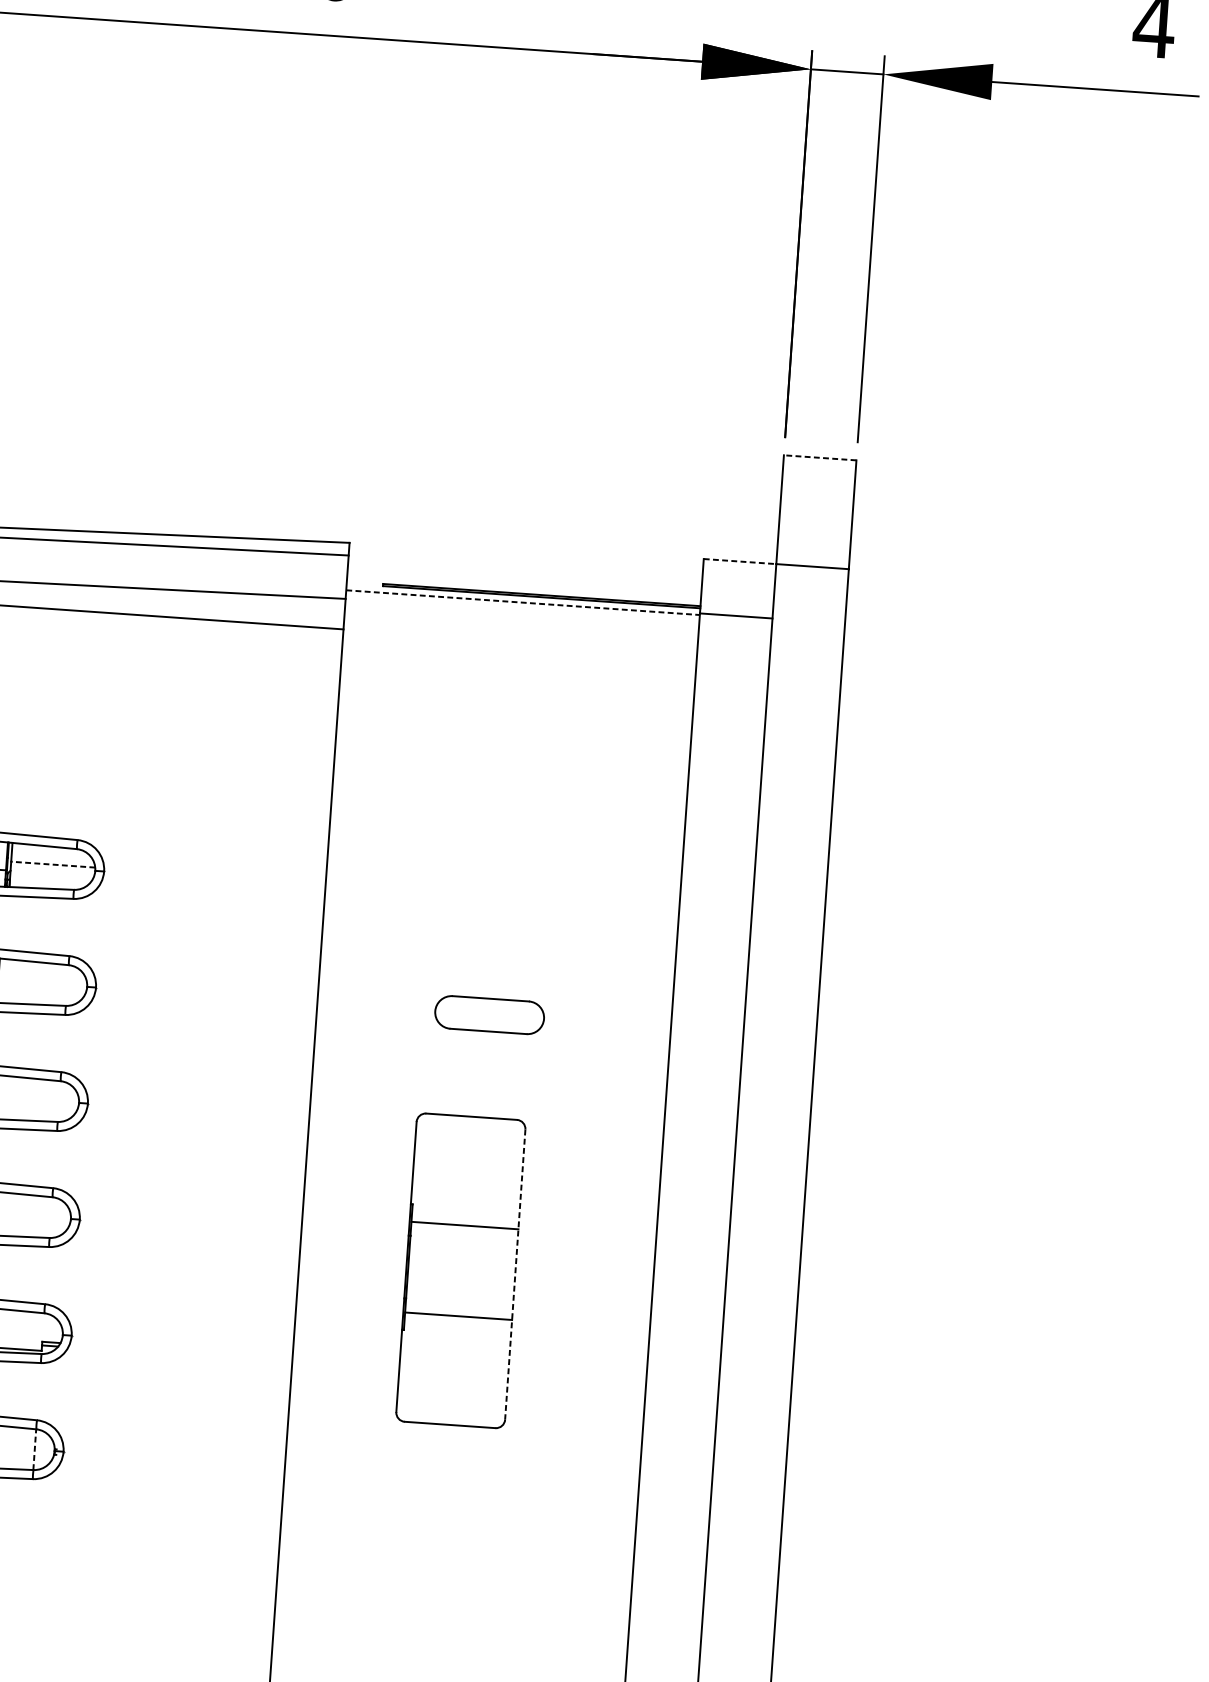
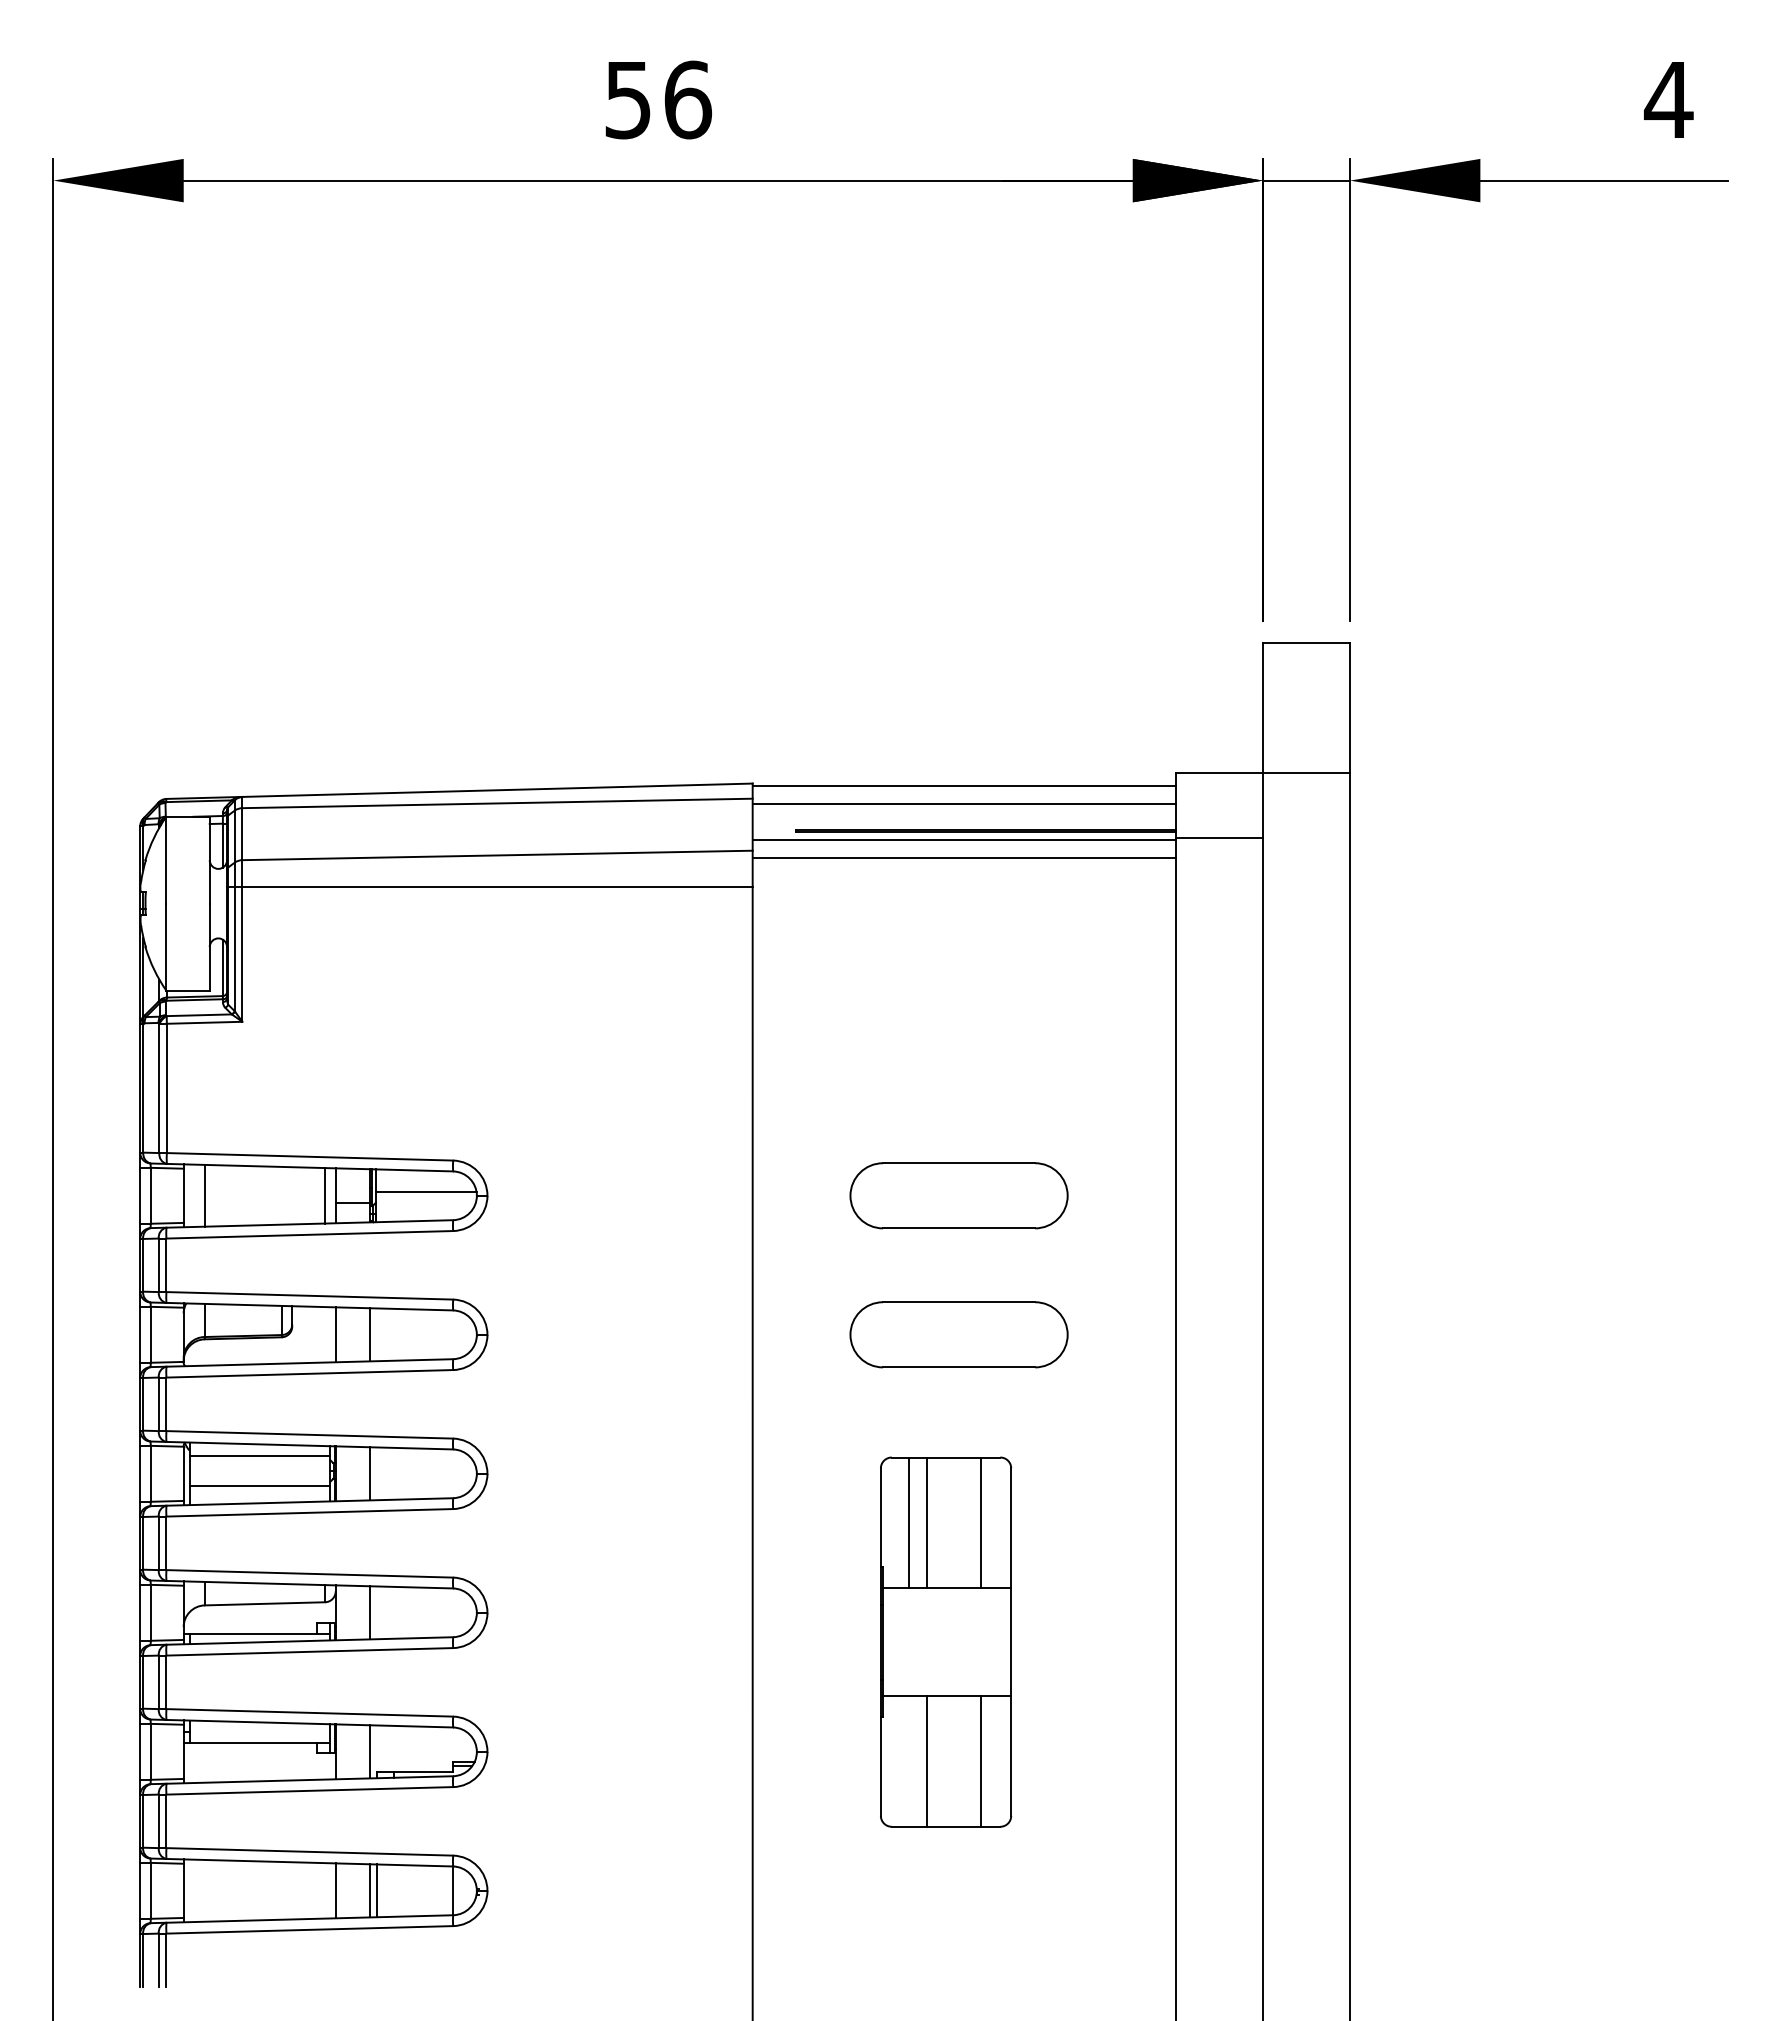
line: (820, 458) -> (1306, 643), dashed -> solid
line: (526, 557) -> (964, 786), added
line: (740, 561) -> (1220, 773), dashed -> solid
line: (525, 571) -> (964, 803), added
line: (523, 602) -> (964, 840), dashed -> solid
line: (522, 617) -> (964, 858), added
line: (52, 864) -> (425, 1191), dashed -> solid
part: (497, 898) -> (958, 1195), added
part: (489, 1014) -> (958, 1334), size x1.67
line: (437, 1168) -> (909, 1522), added
line: (451, 1169) -> (926, 1522), added
line: (496, 1172) -> (980, 1522), added
line: (515, 1274) -> (1011, 1642), dashed -> solid
line: (437, 1369) -> (926, 1761), added
line: (482, 1372) -> (980, 1761), added
line: (34, 1449) -> (452, 1890), dashed -> solid

